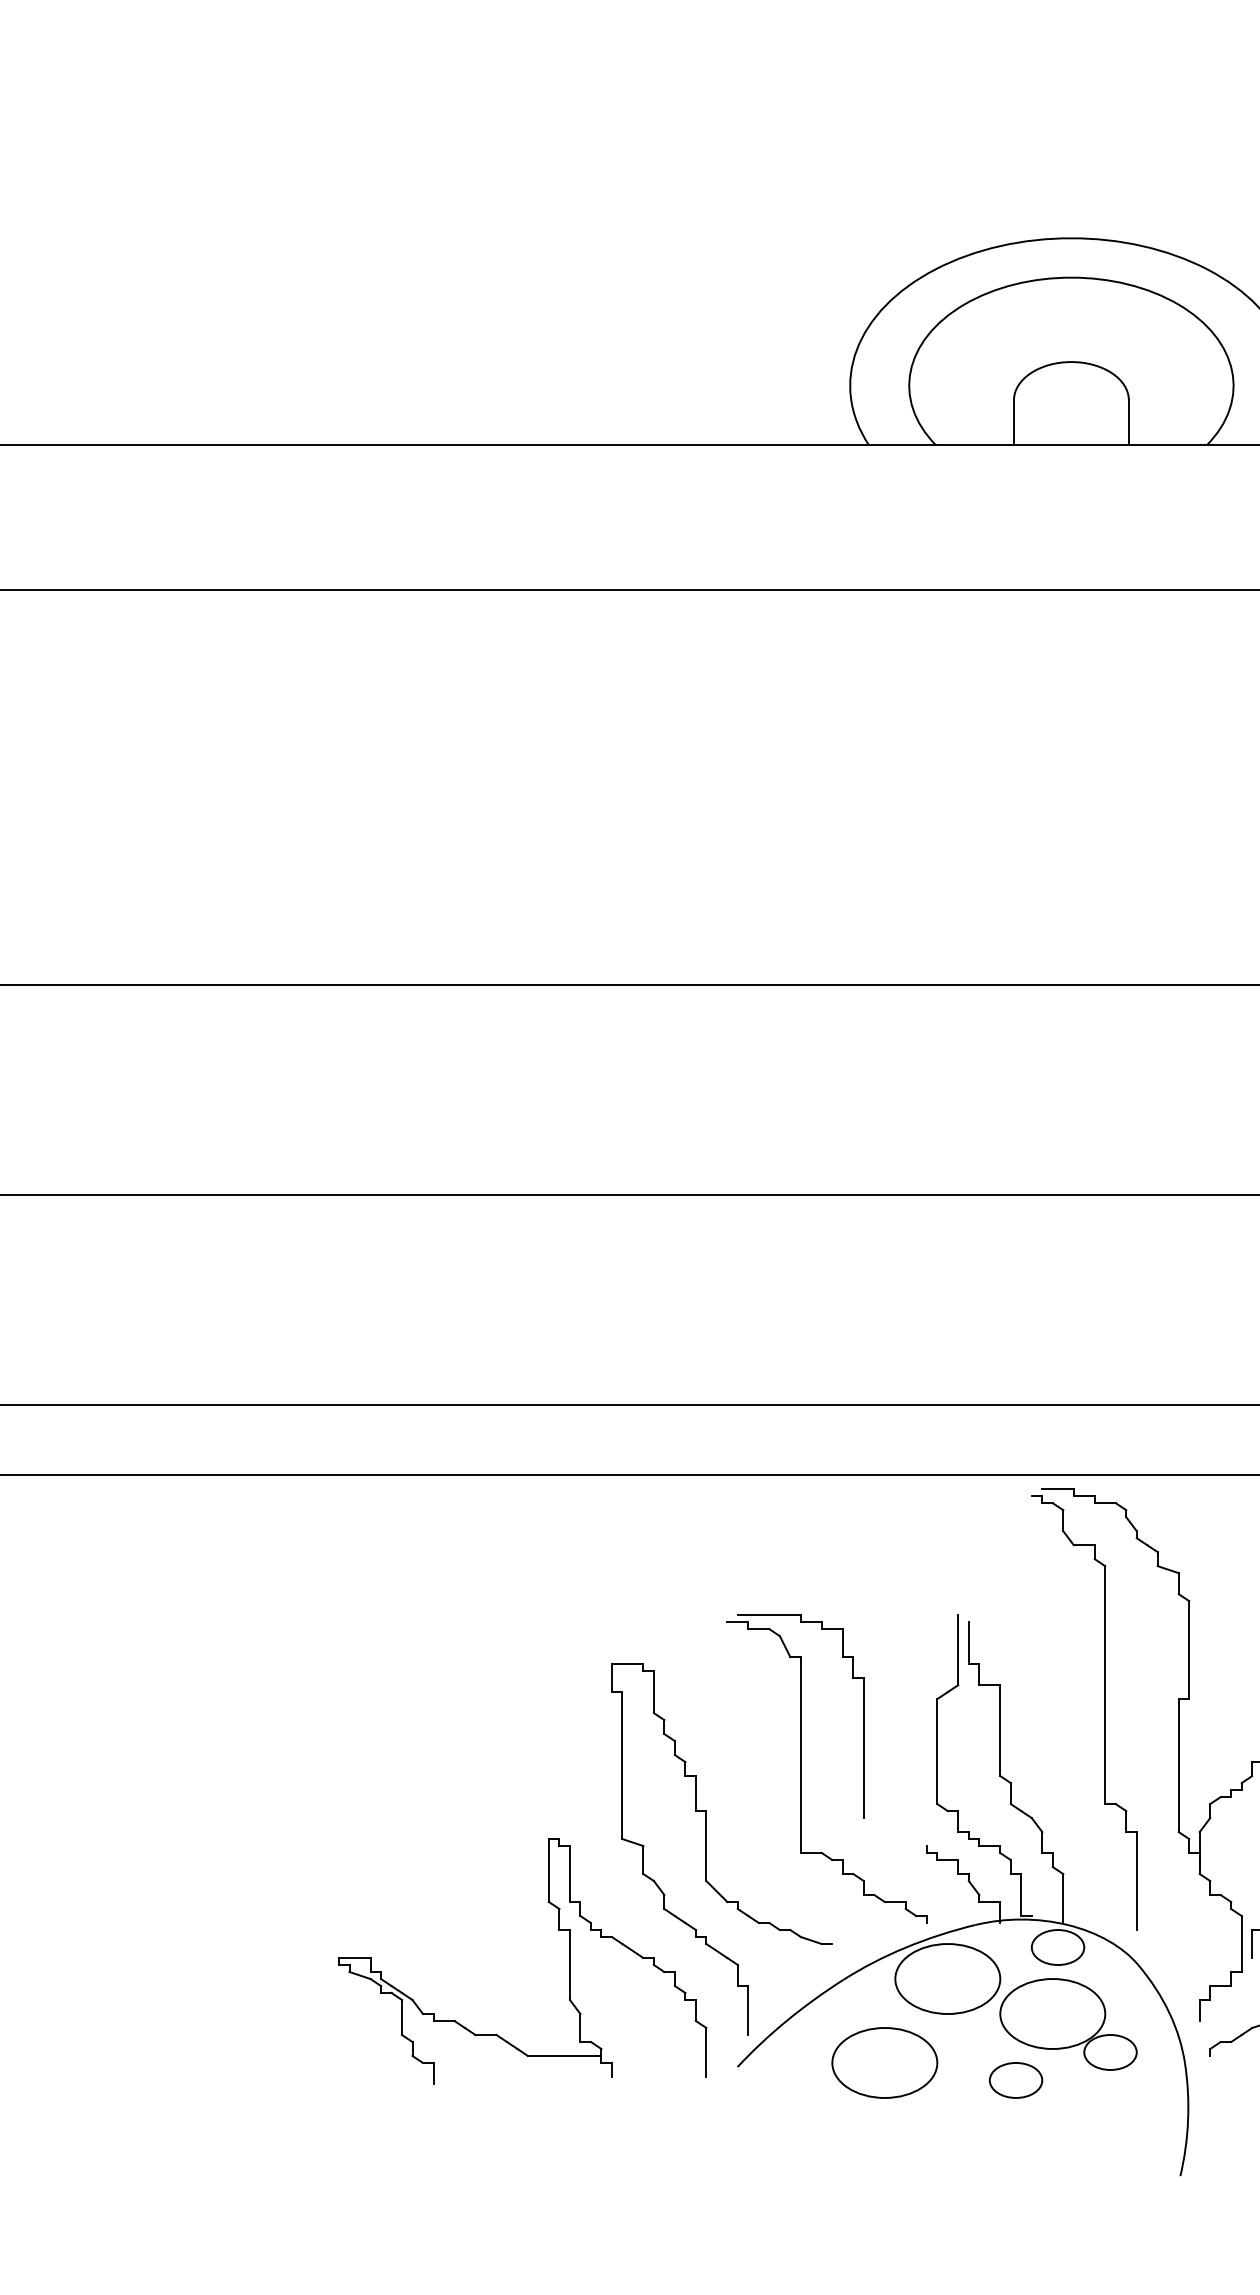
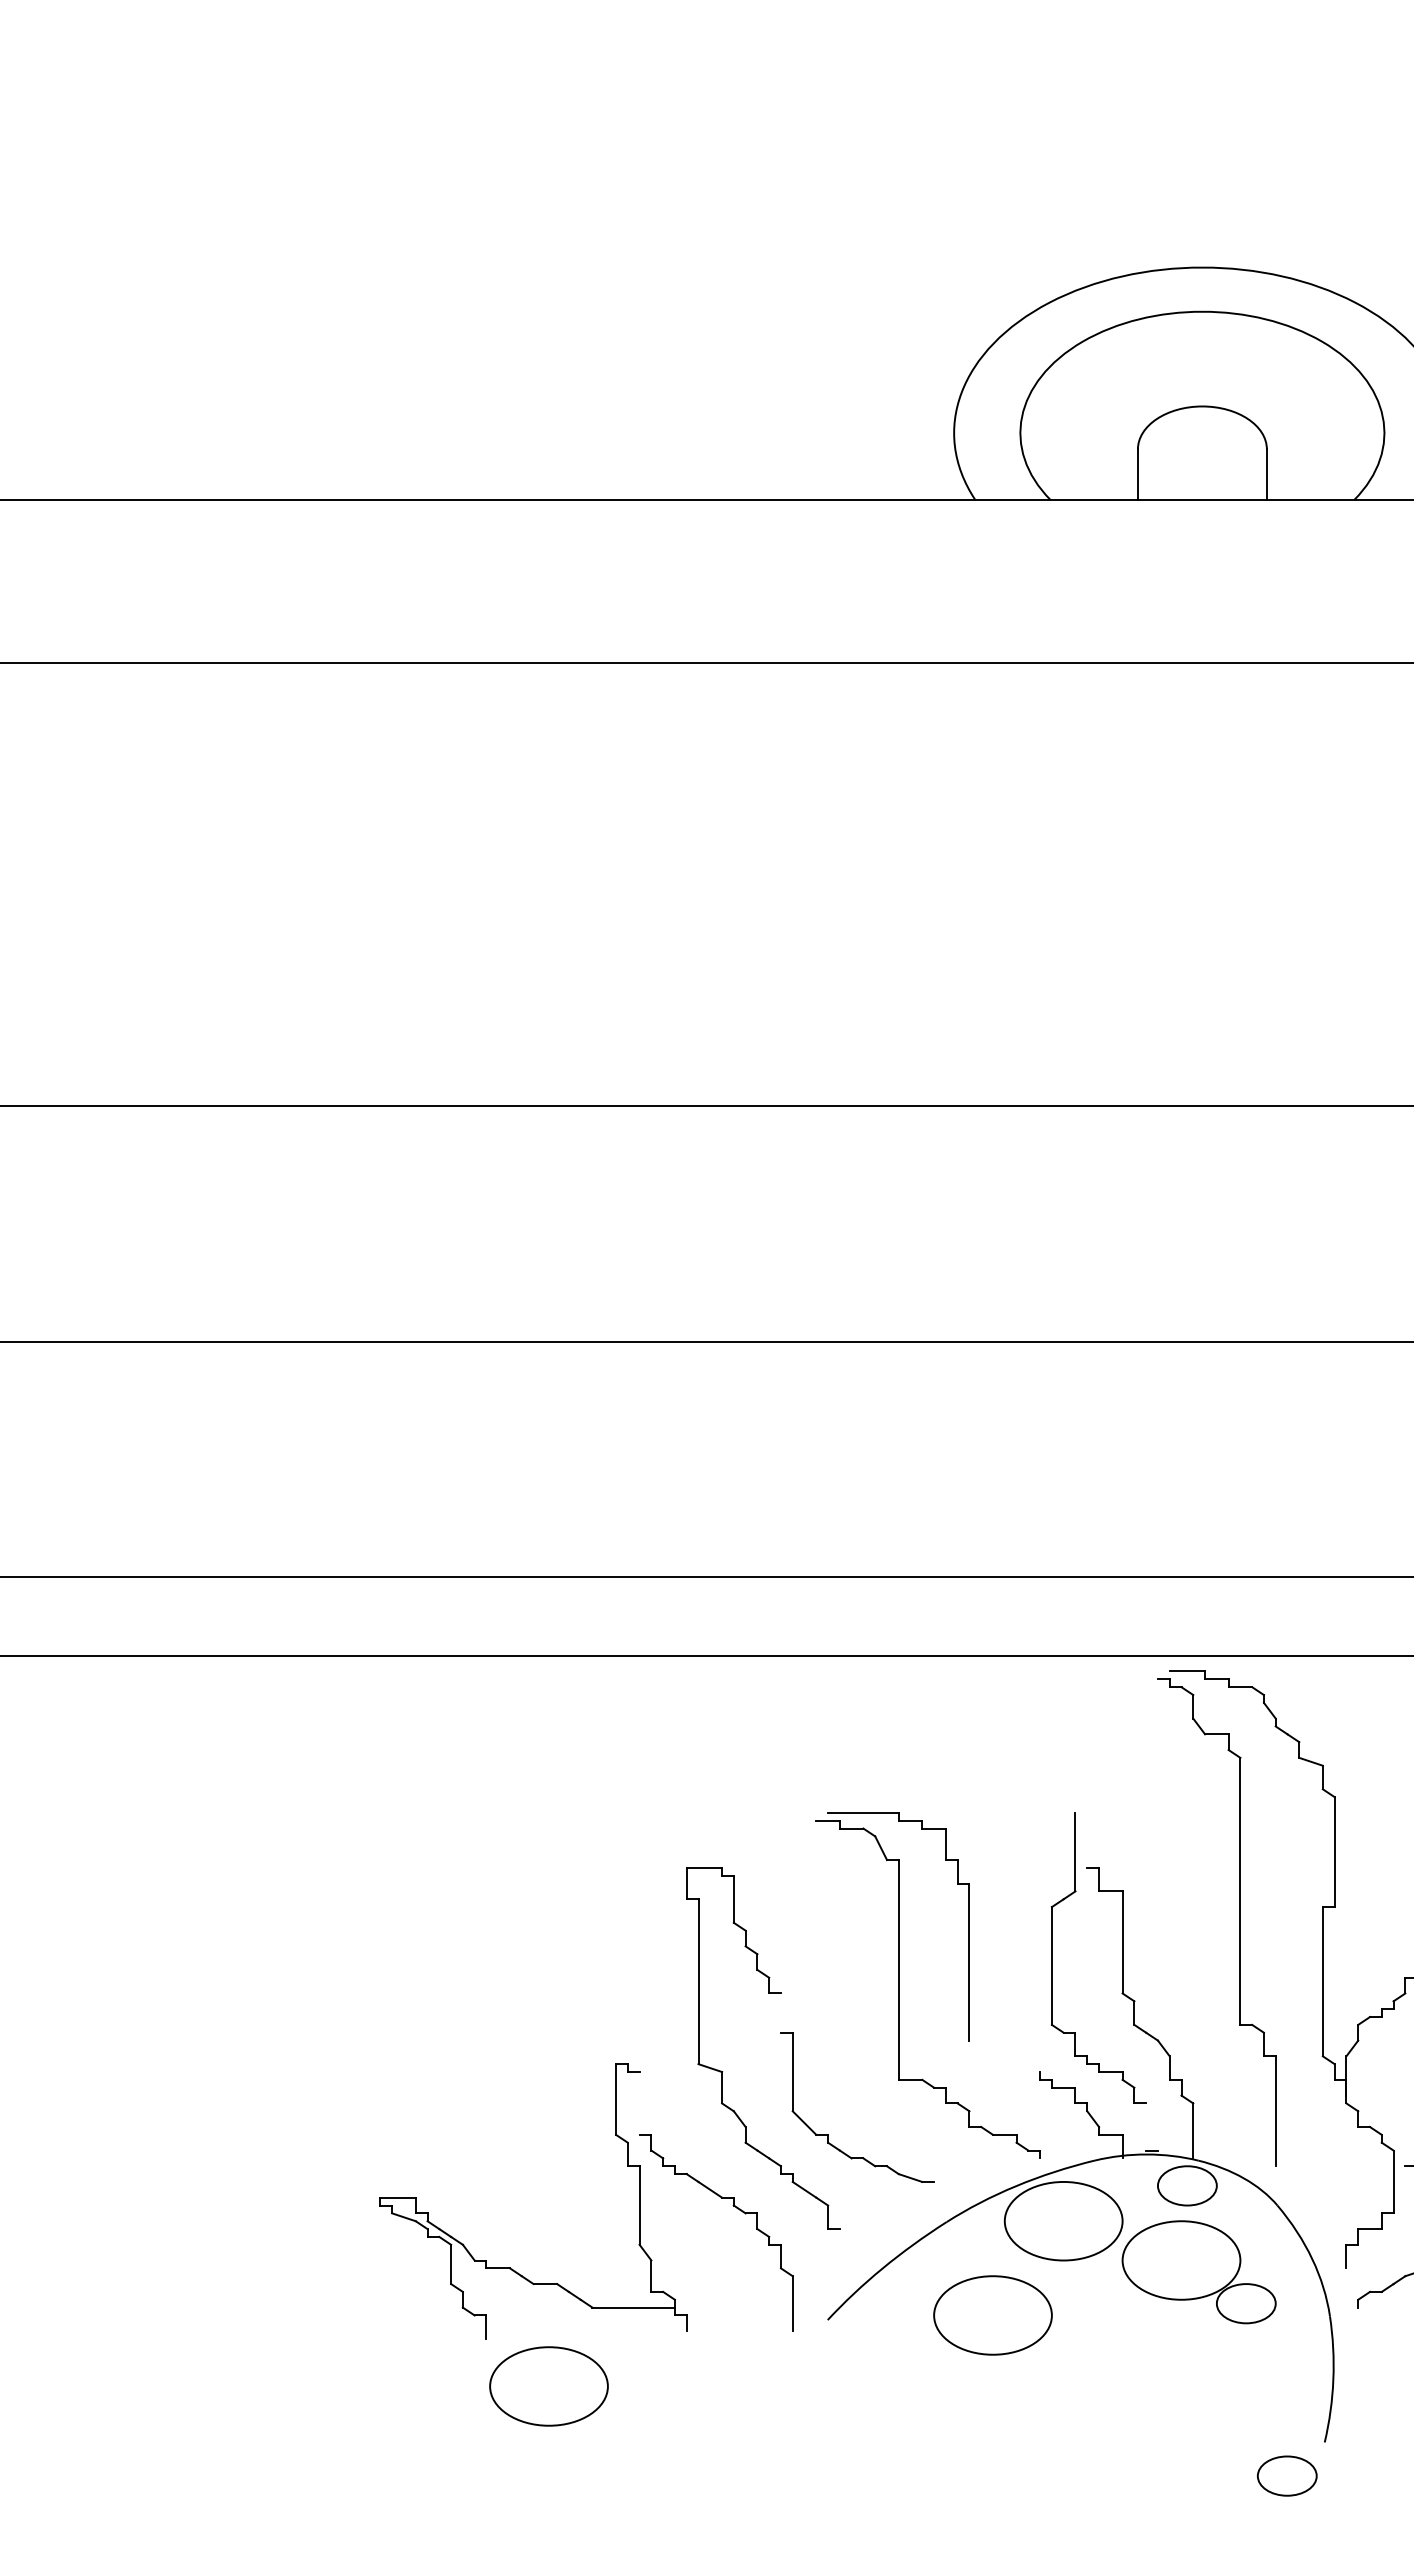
line: (969, 1642) -> (1087, 1843), removed
line: (695, 1793) -> (780, 2012), removed
line: (569, 1874) -> (639, 2103), removed
line: (1021, 1894) -> (1146, 2126), removed
line: (1252, 1943) -> (1405, 2181), removed
line: (748, 2010) -> (839, 2256), removed
part: (1016, 2079) -> (1287, 2475), moved
part: (488, 2126) -> (548, 2386), added

